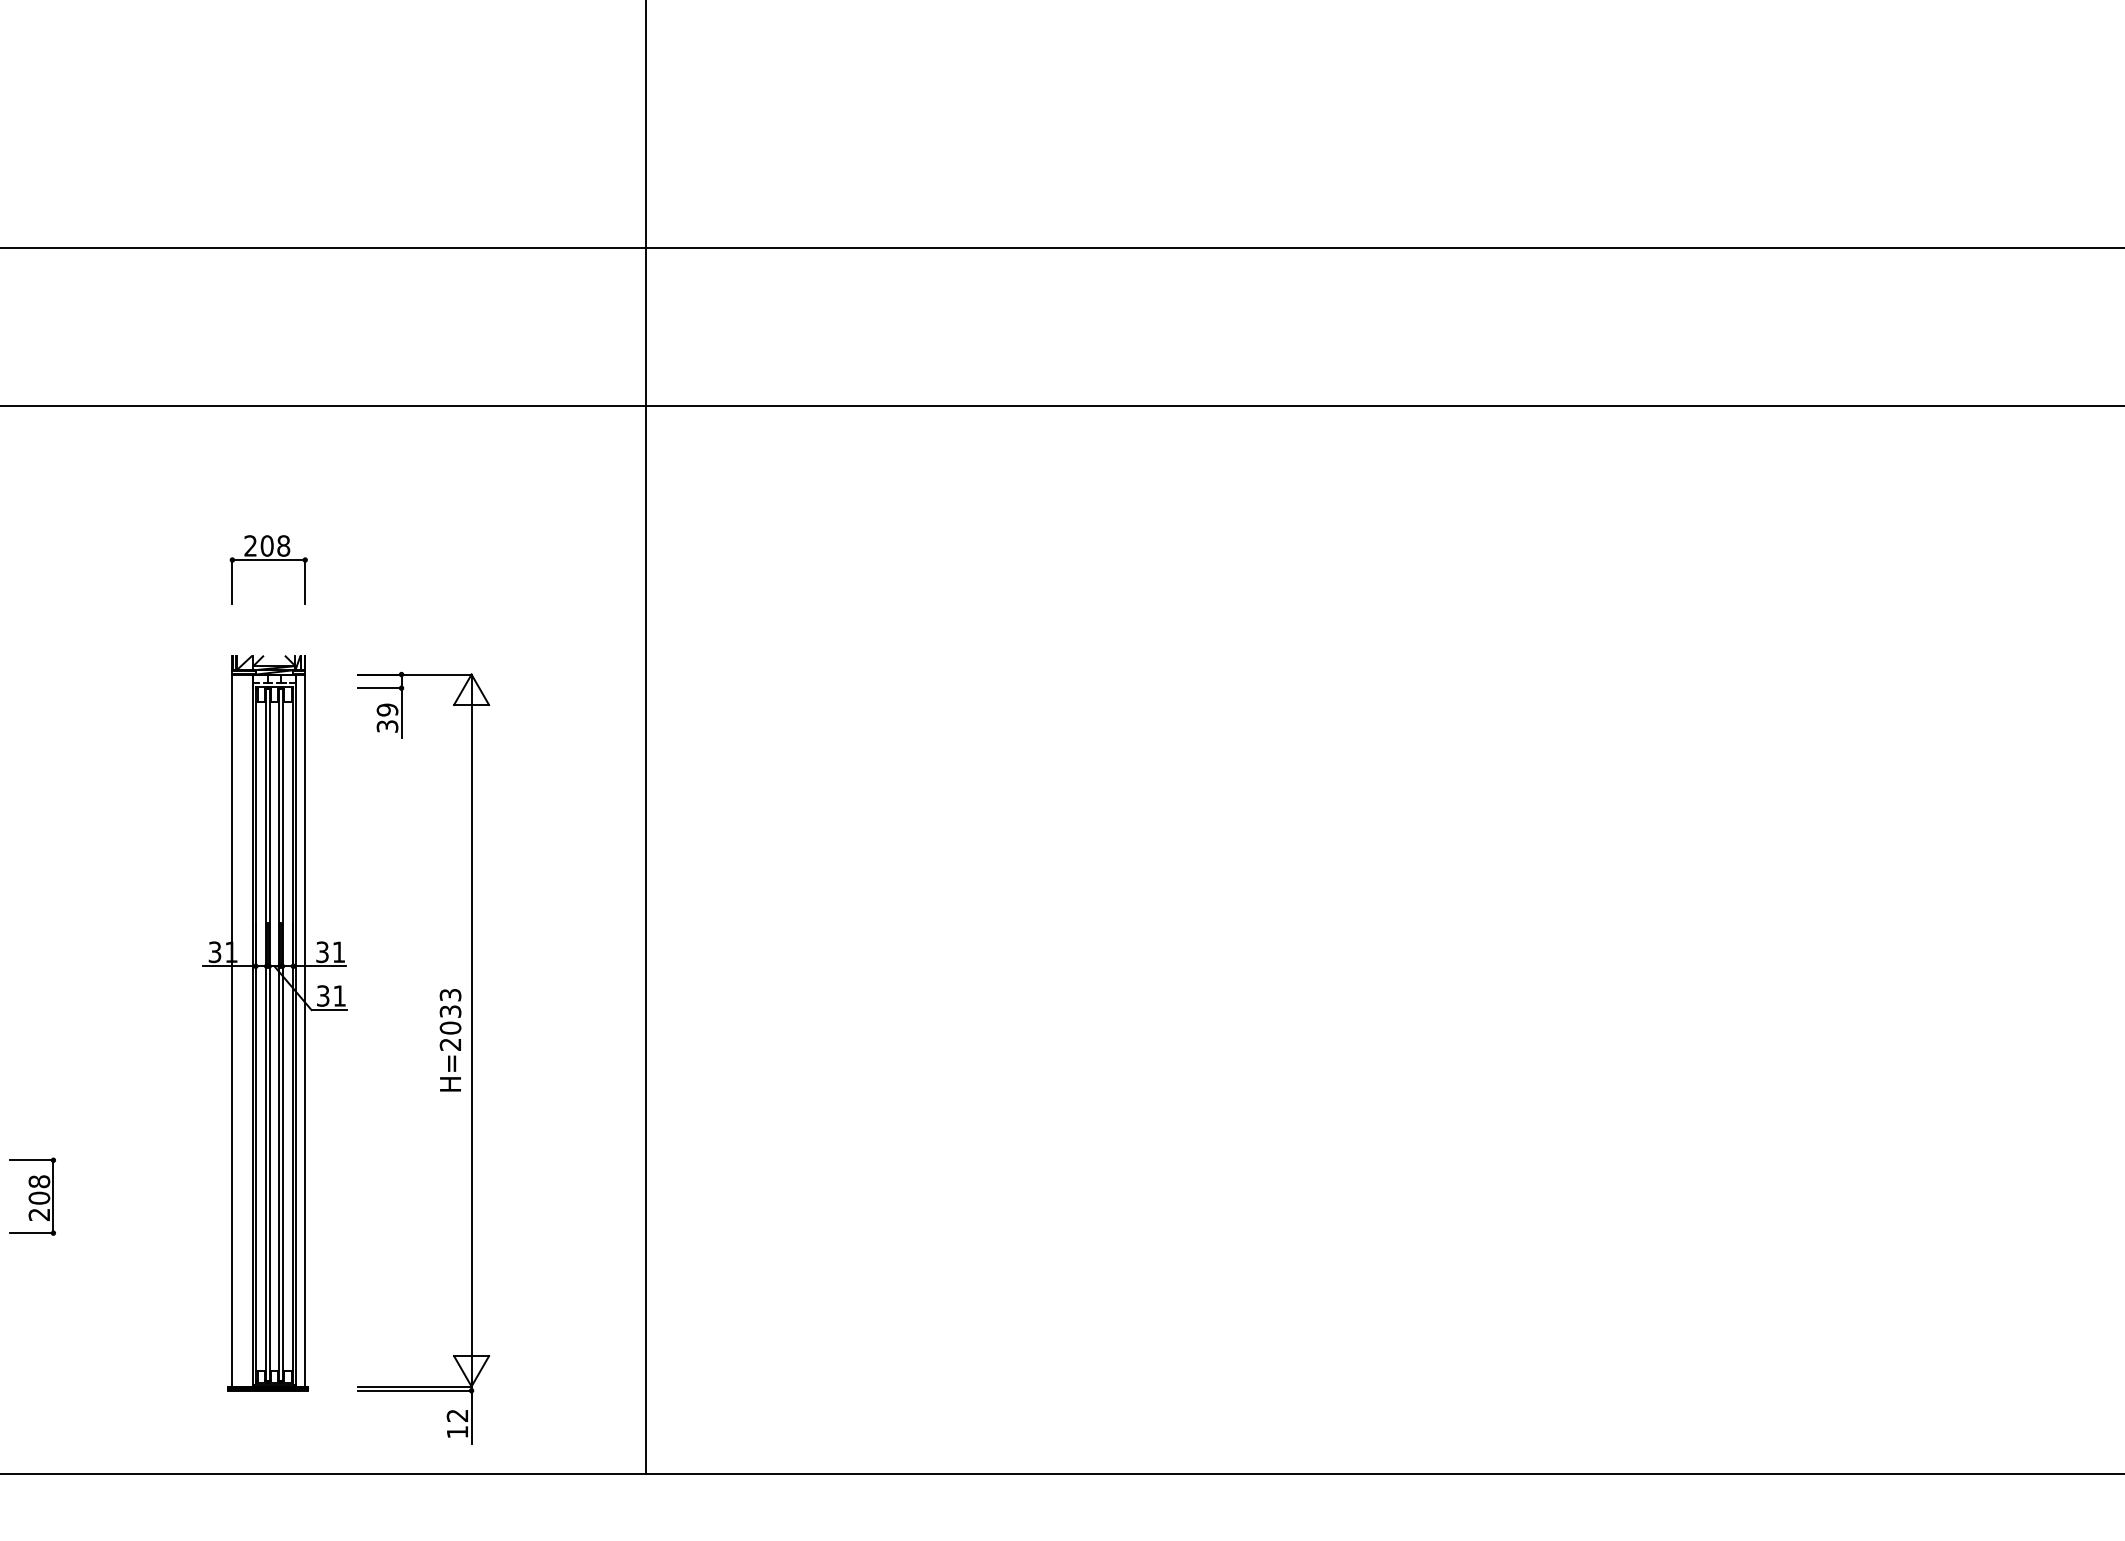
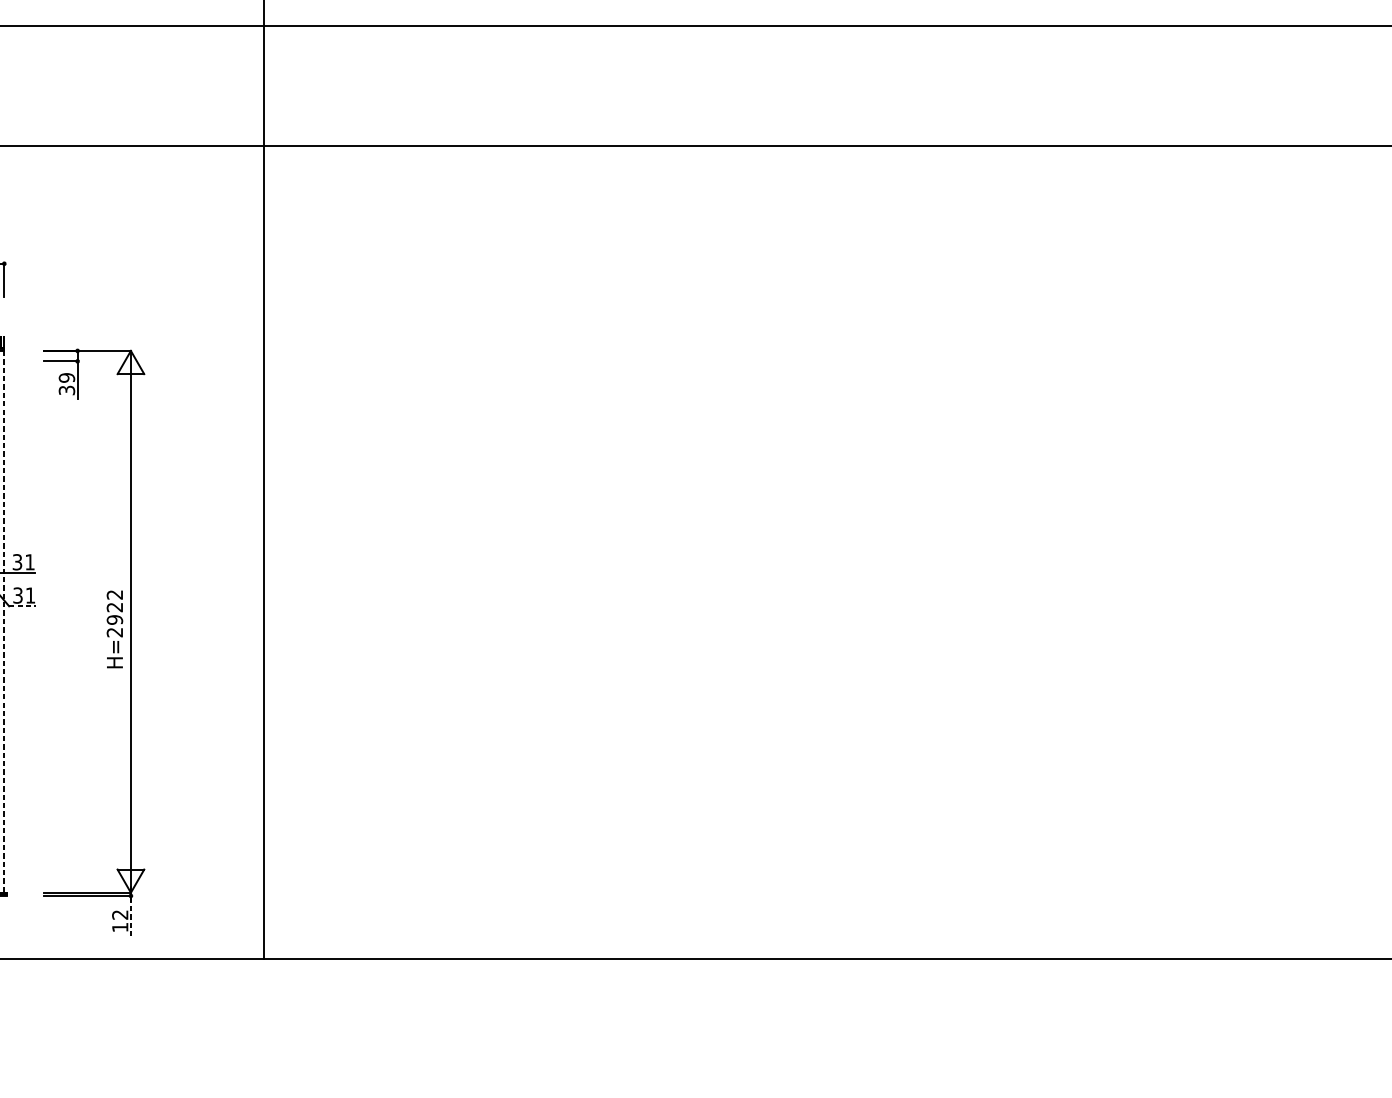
line: (329, 1010) -> (22, 606), solid -> dashed
text: (450, 1011) -> (114, 607), H=2033 -> H=2922
line: (305, 1030) -> (4, 621), solid -> dashed
line: (471, 1417) -> (130, 916), solid -> dashed

